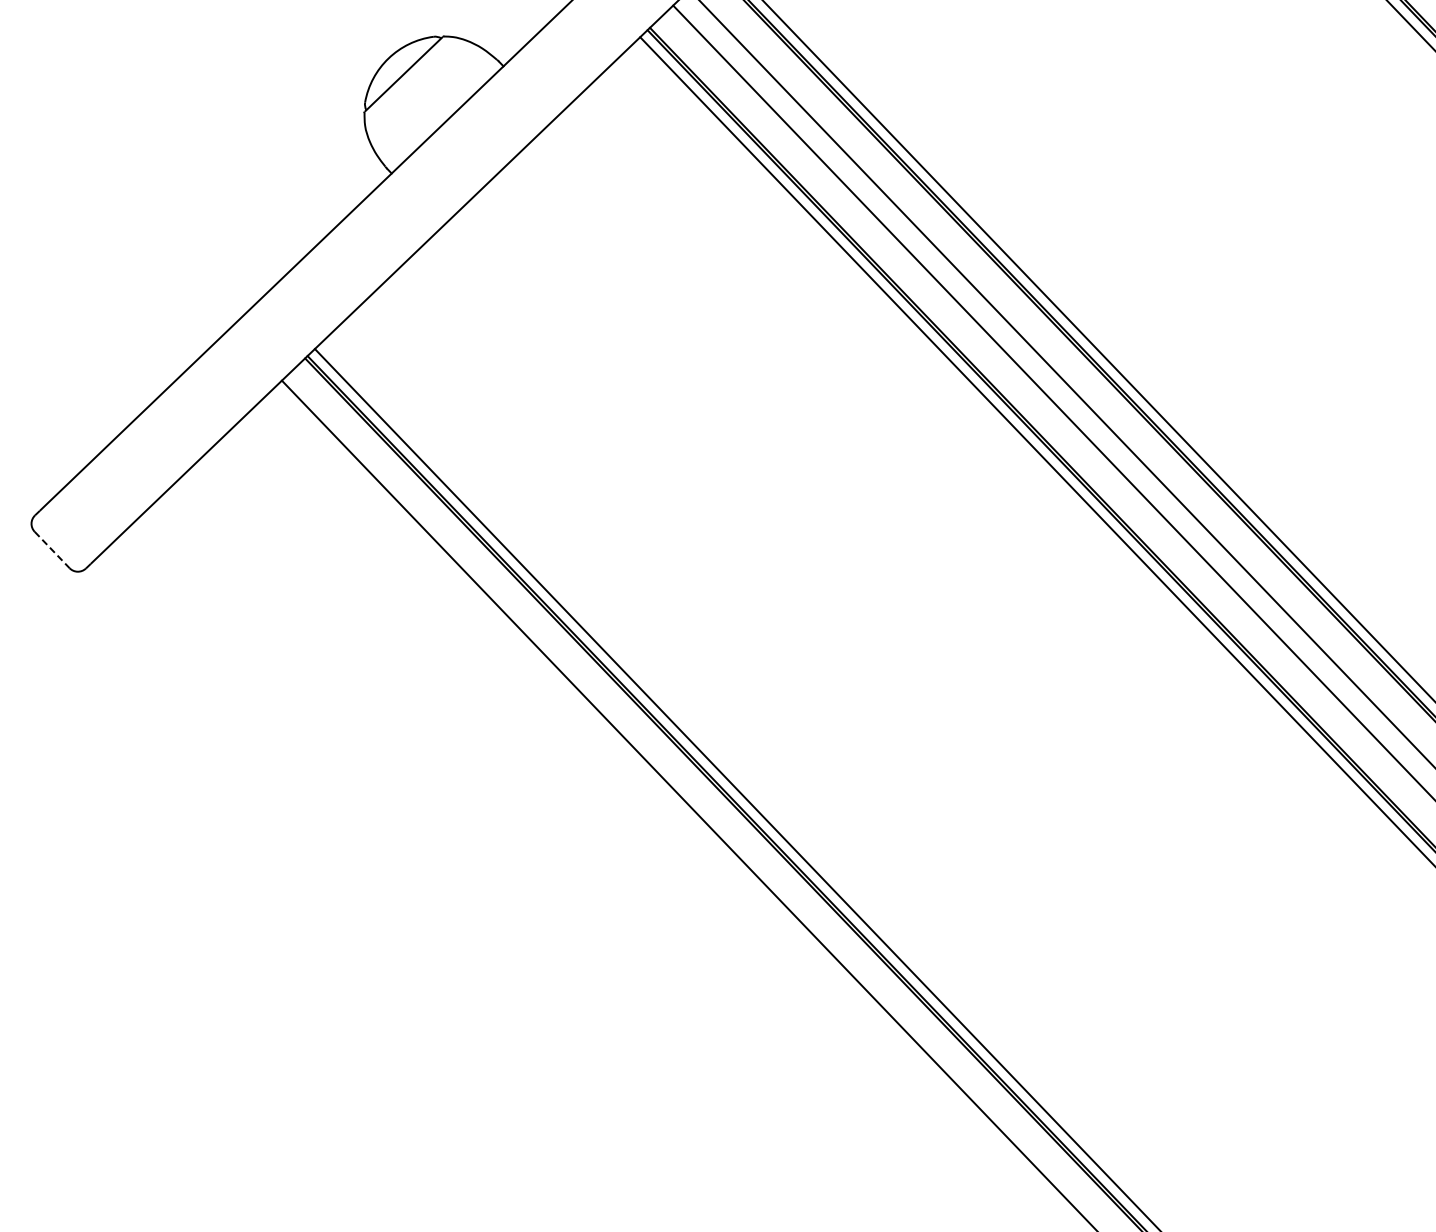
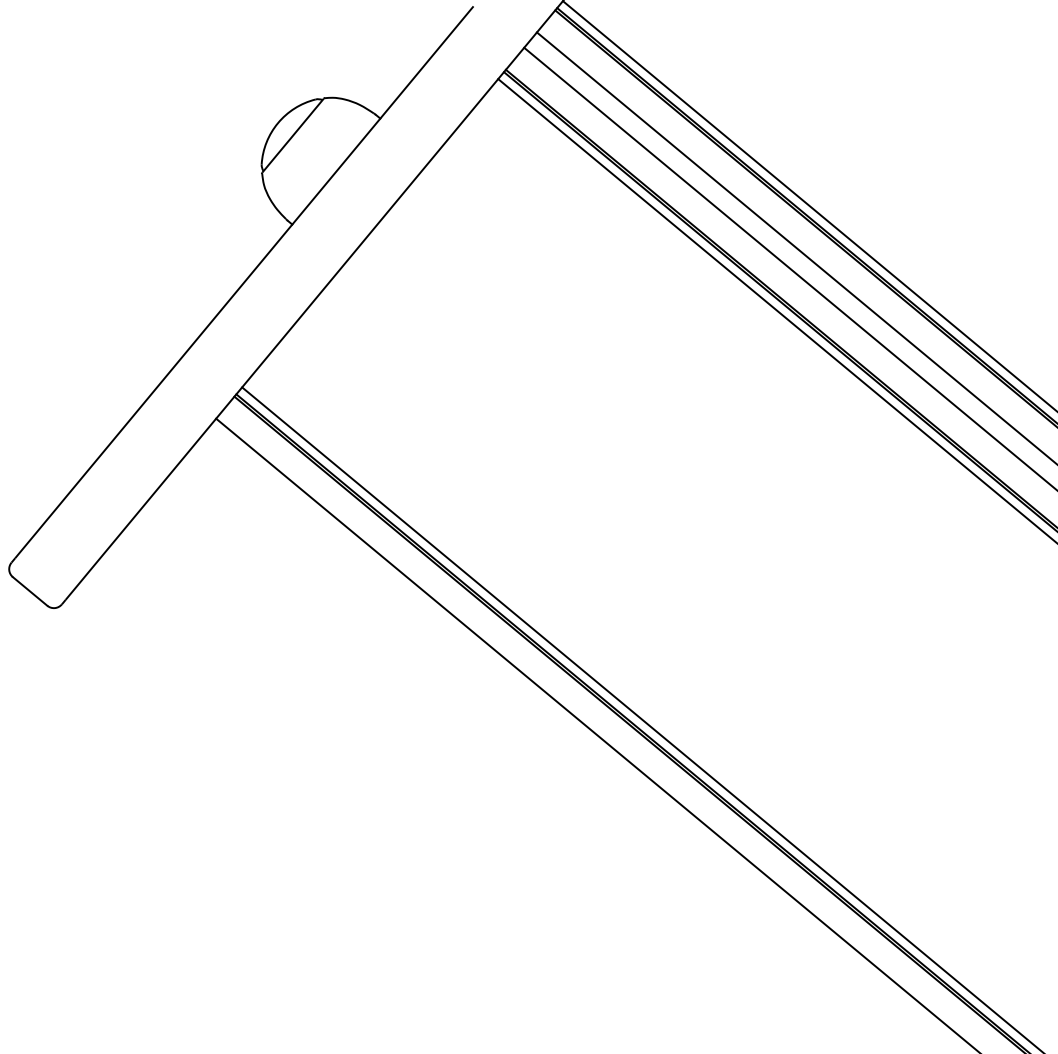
line: (52, 550) -> (30, 591), dashed -> solid

